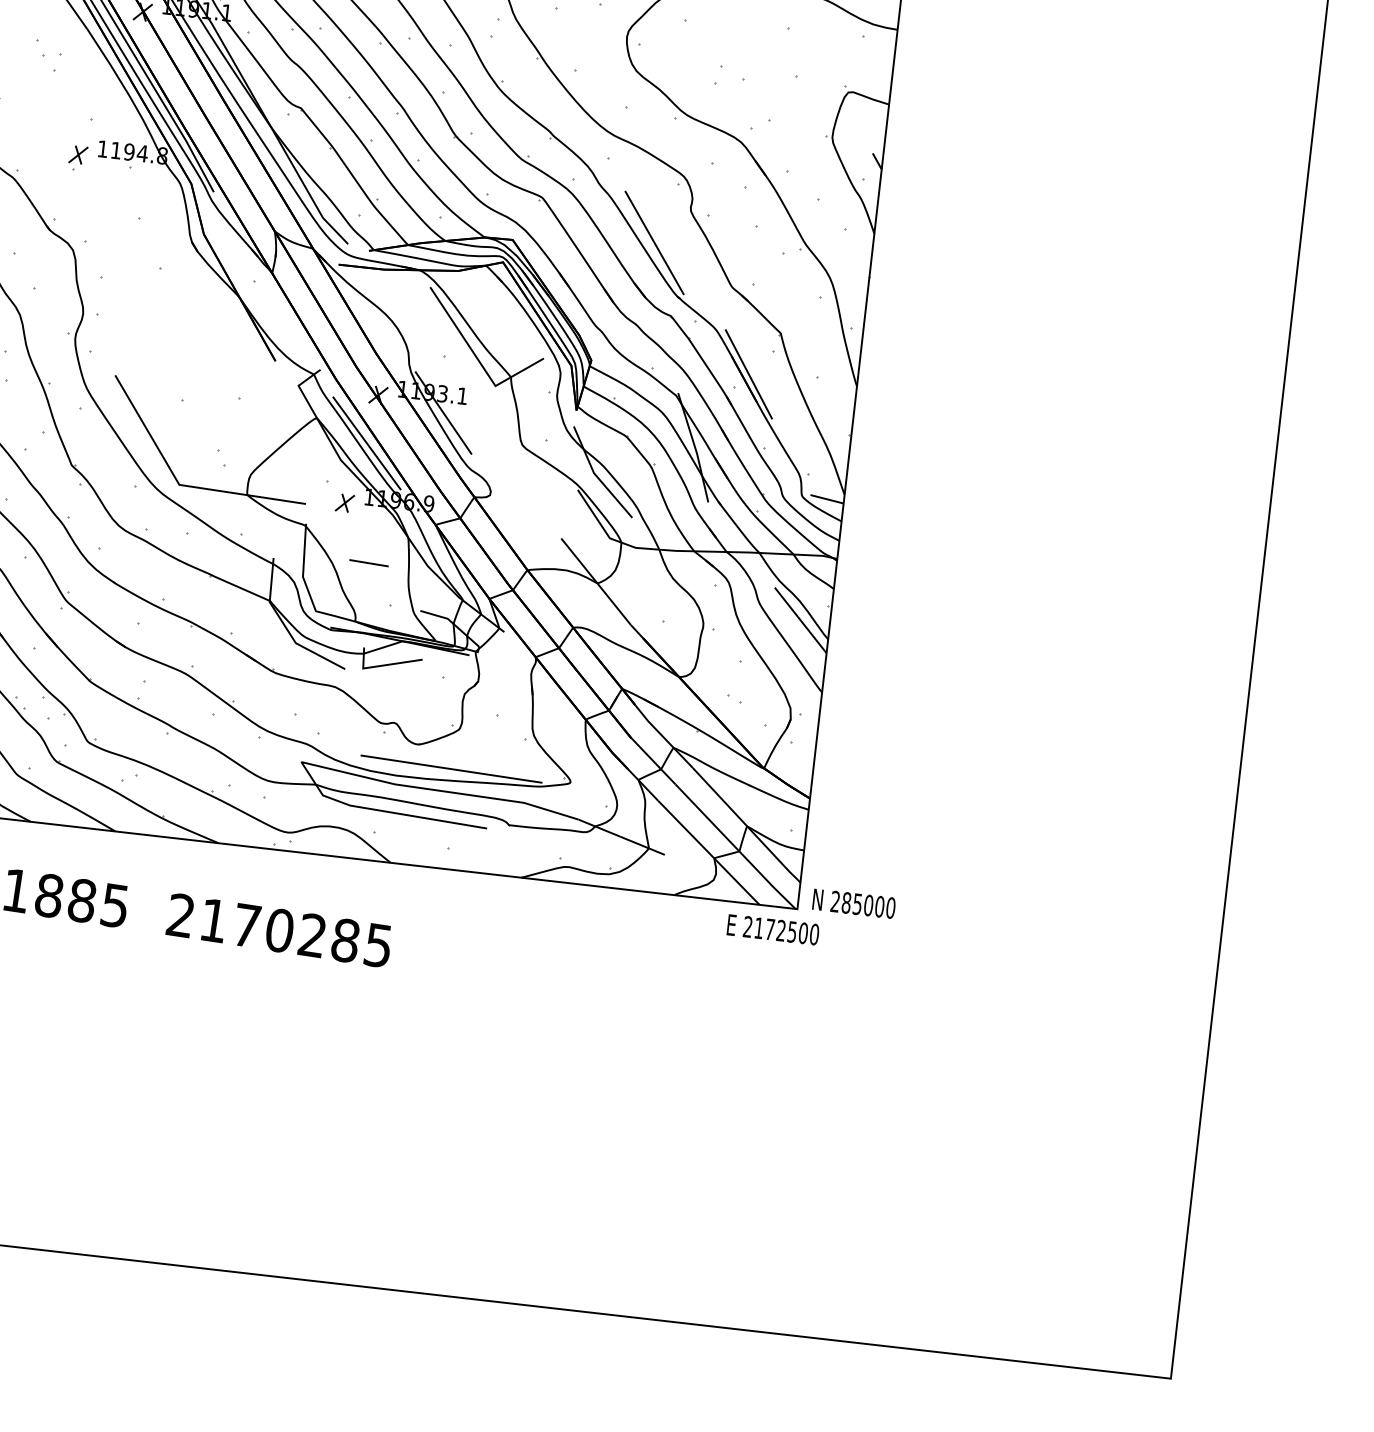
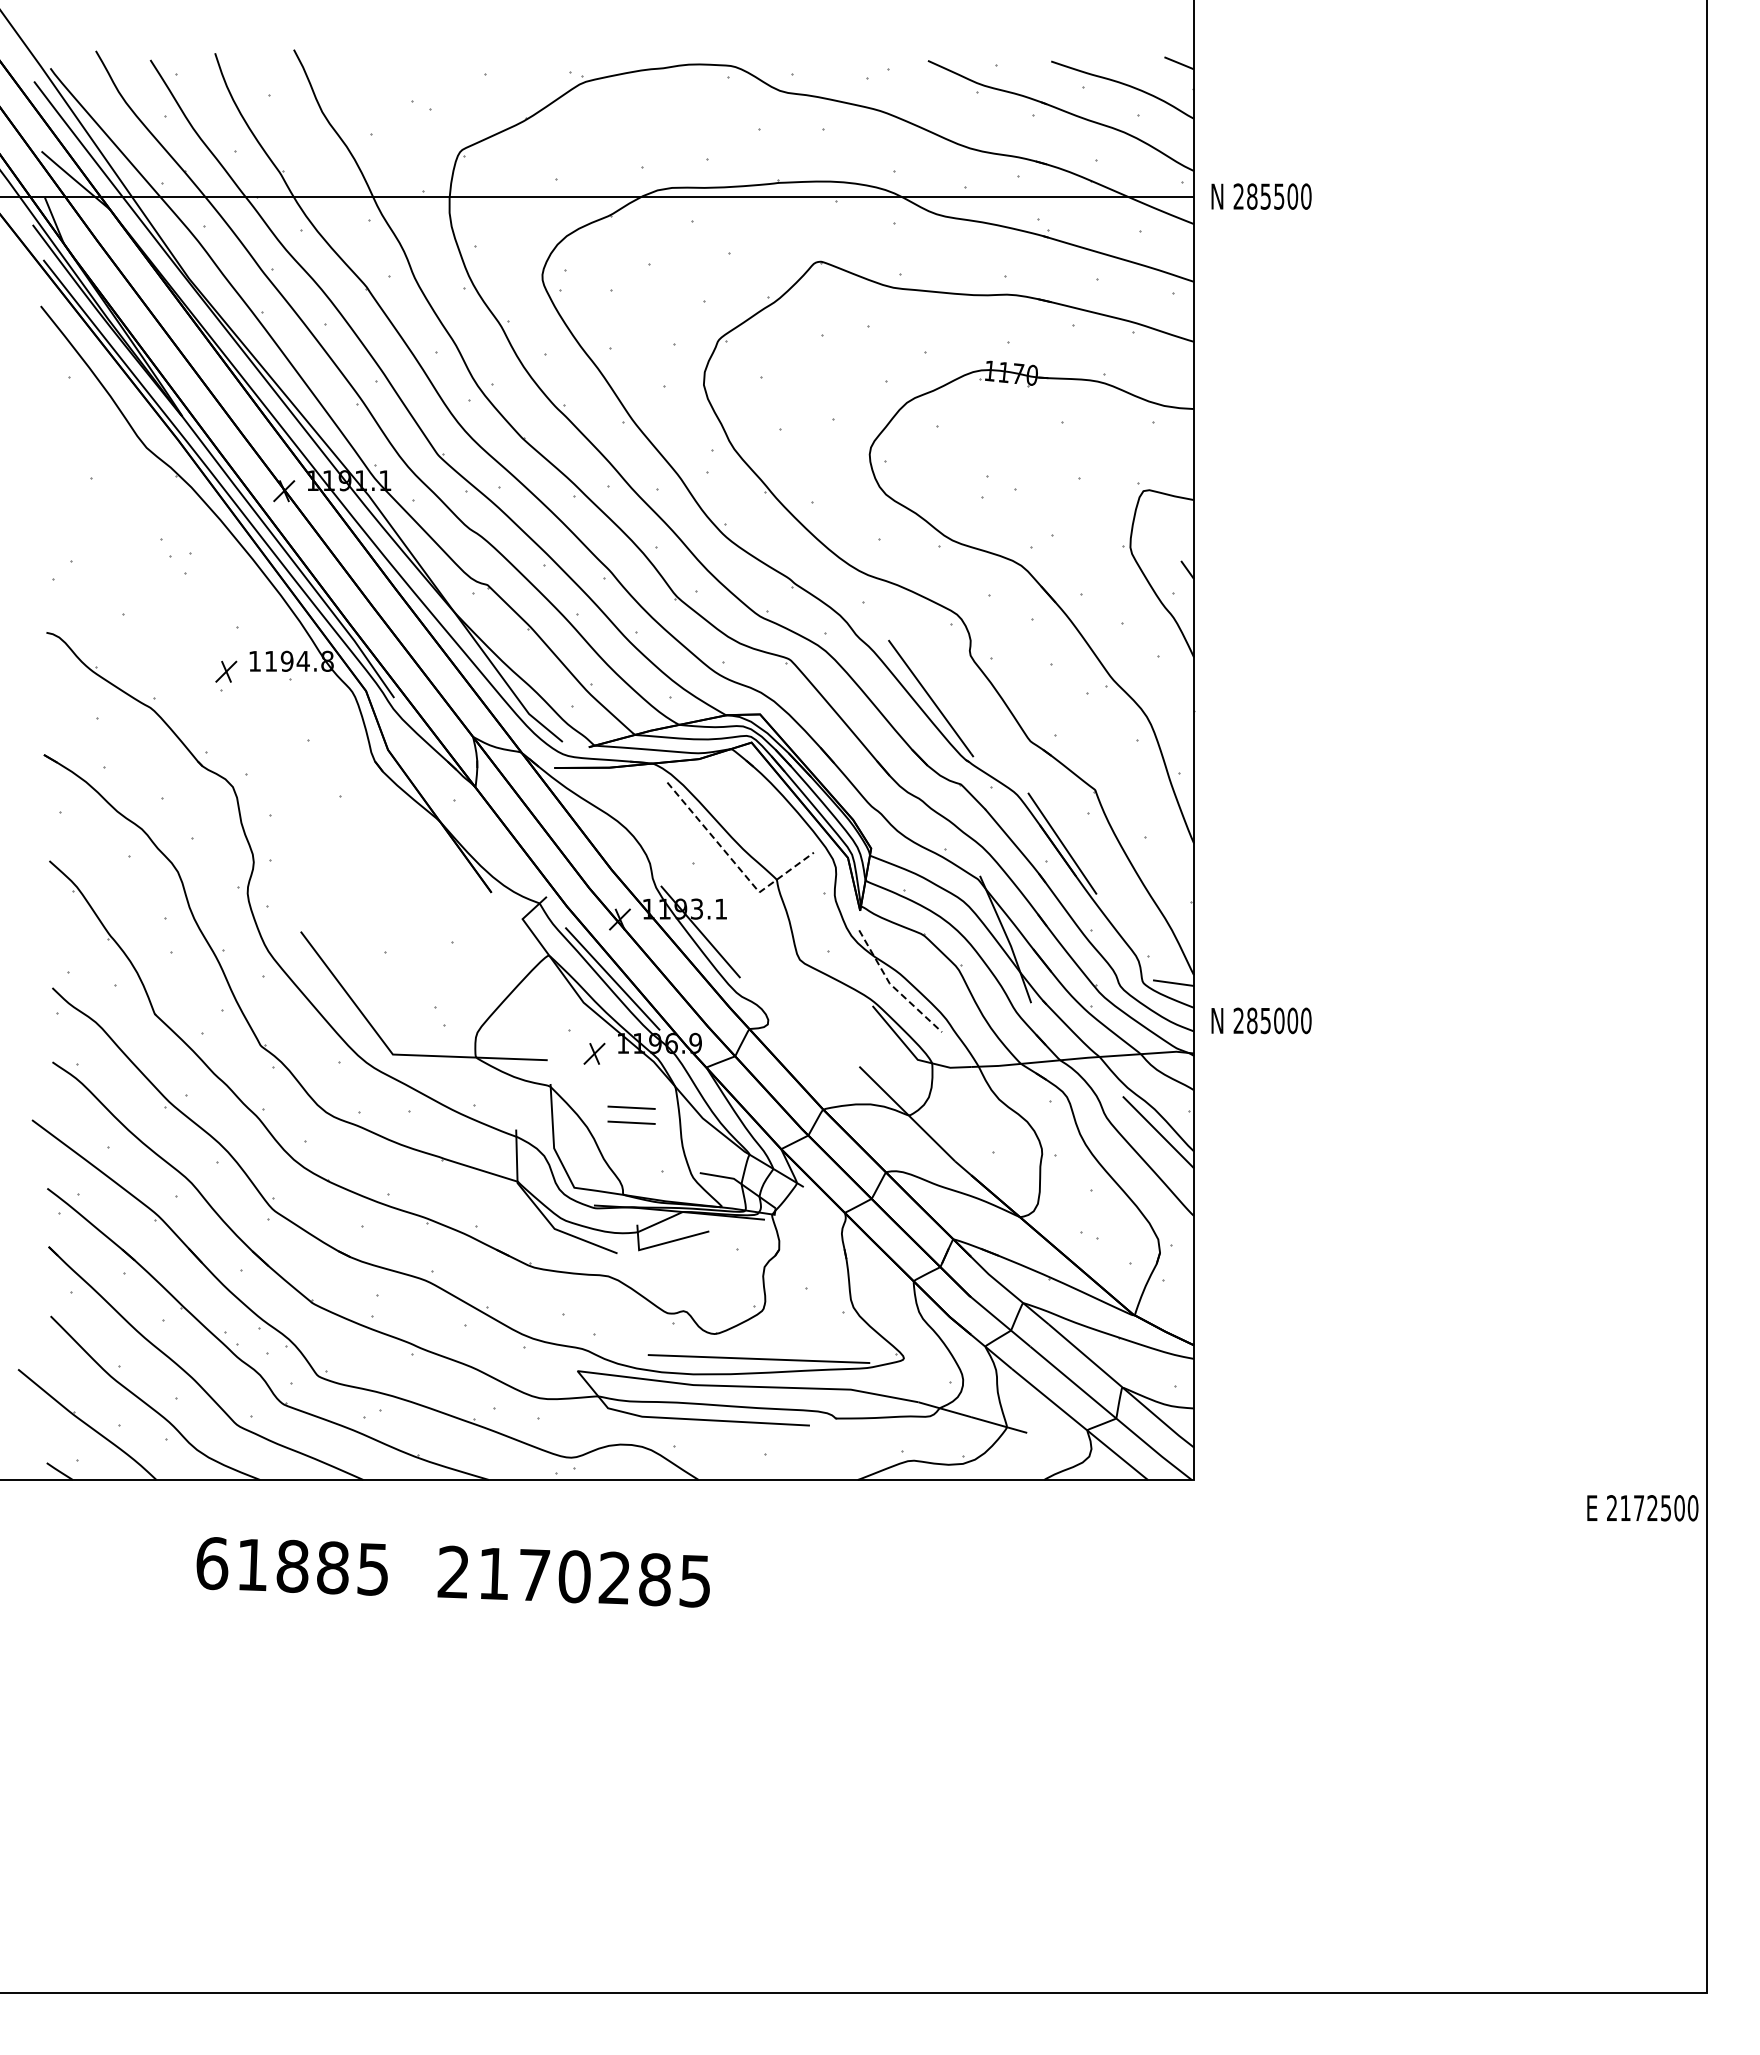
line: (478, 360) -> (735, 864), solid -> dashed
line: (596, 476) -> (893, 987), solid -> dashed
line: (370, 550) -> (631, 1107), added
text: (854, 903) -> (1261, 1020), moved
text: (772, 930) -> (1642, 1508), moved

